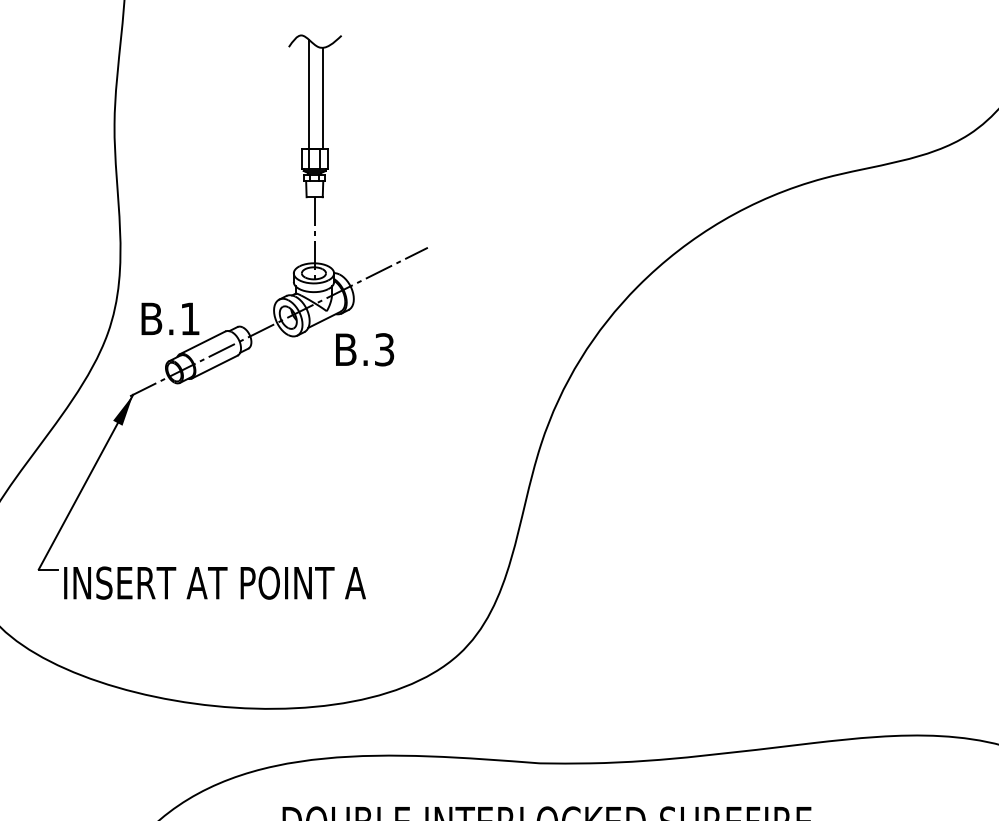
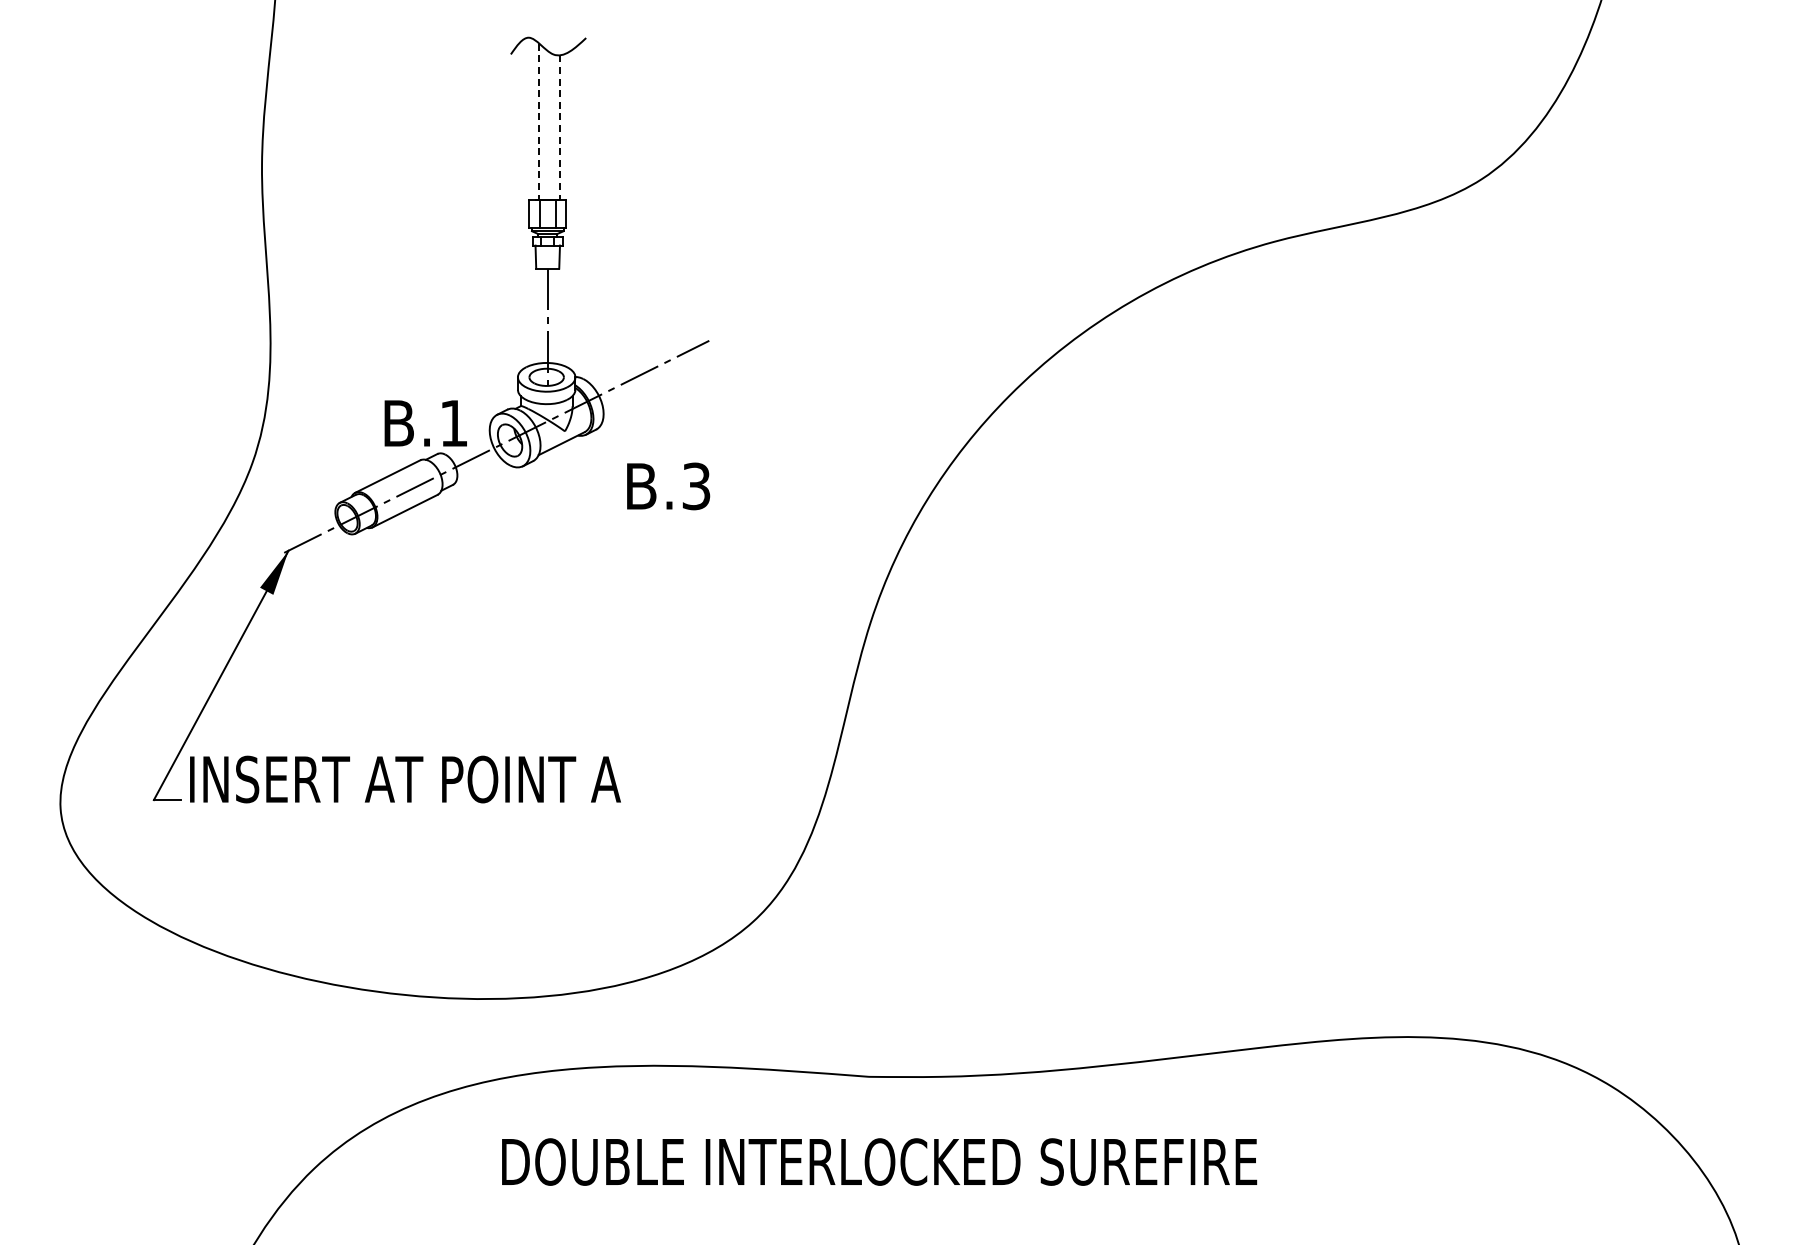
line: (308, 94) -> (539, 121), solid -> dashed
line: (323, 98) -> (560, 127), solid -> dashed
text: (170, 319) -> (425, 423), moved
text: (364, 349) -> (668, 486), moved
text: (215, 583) -> (405, 779), moved

